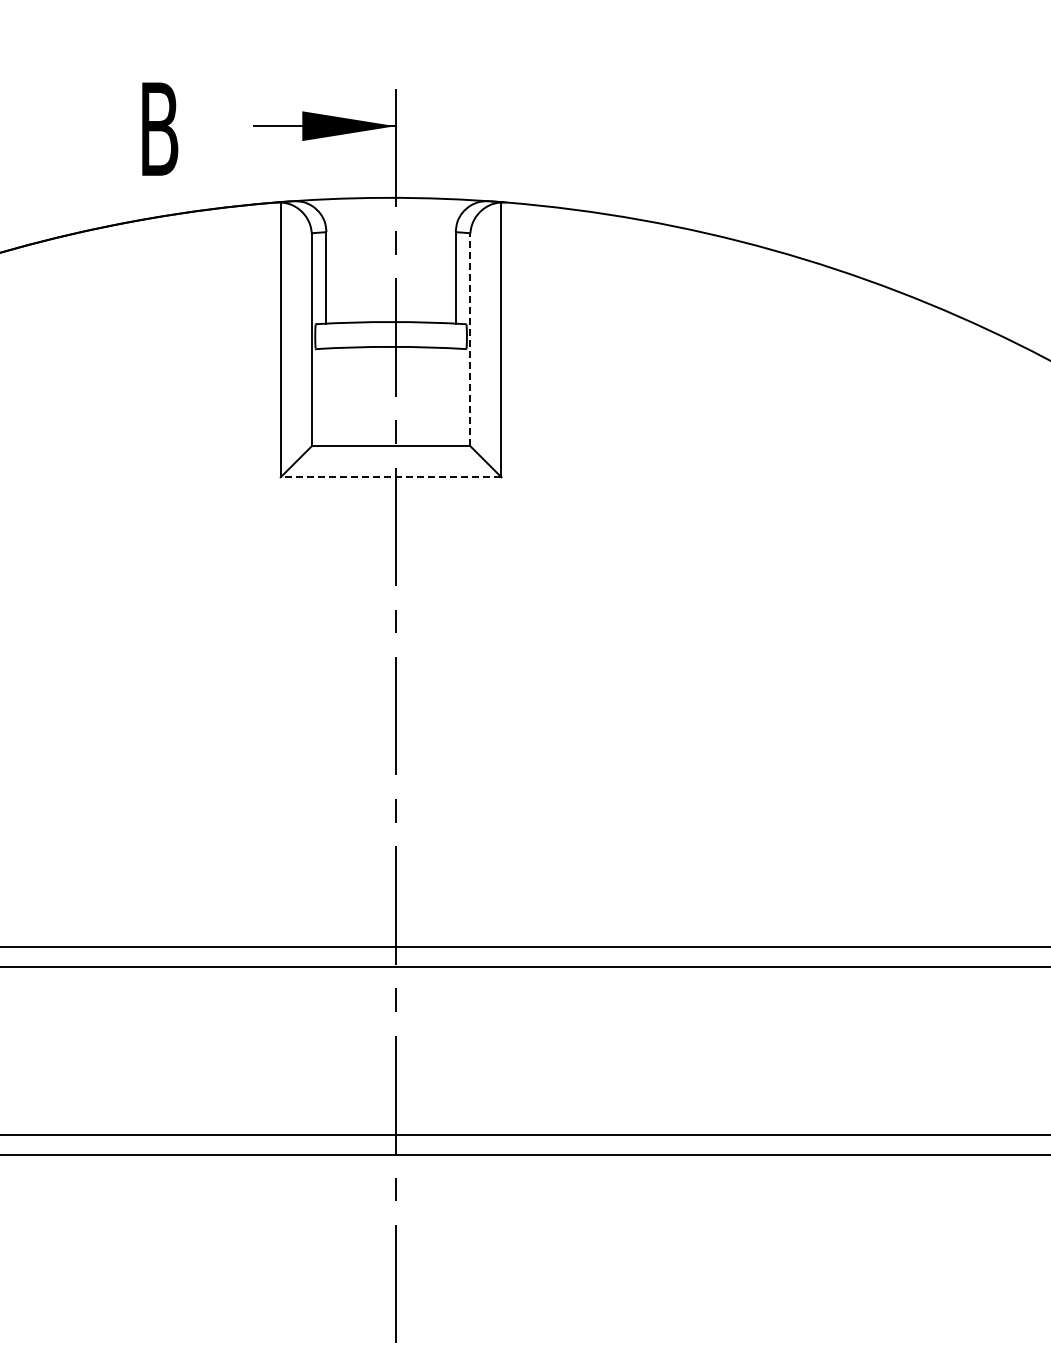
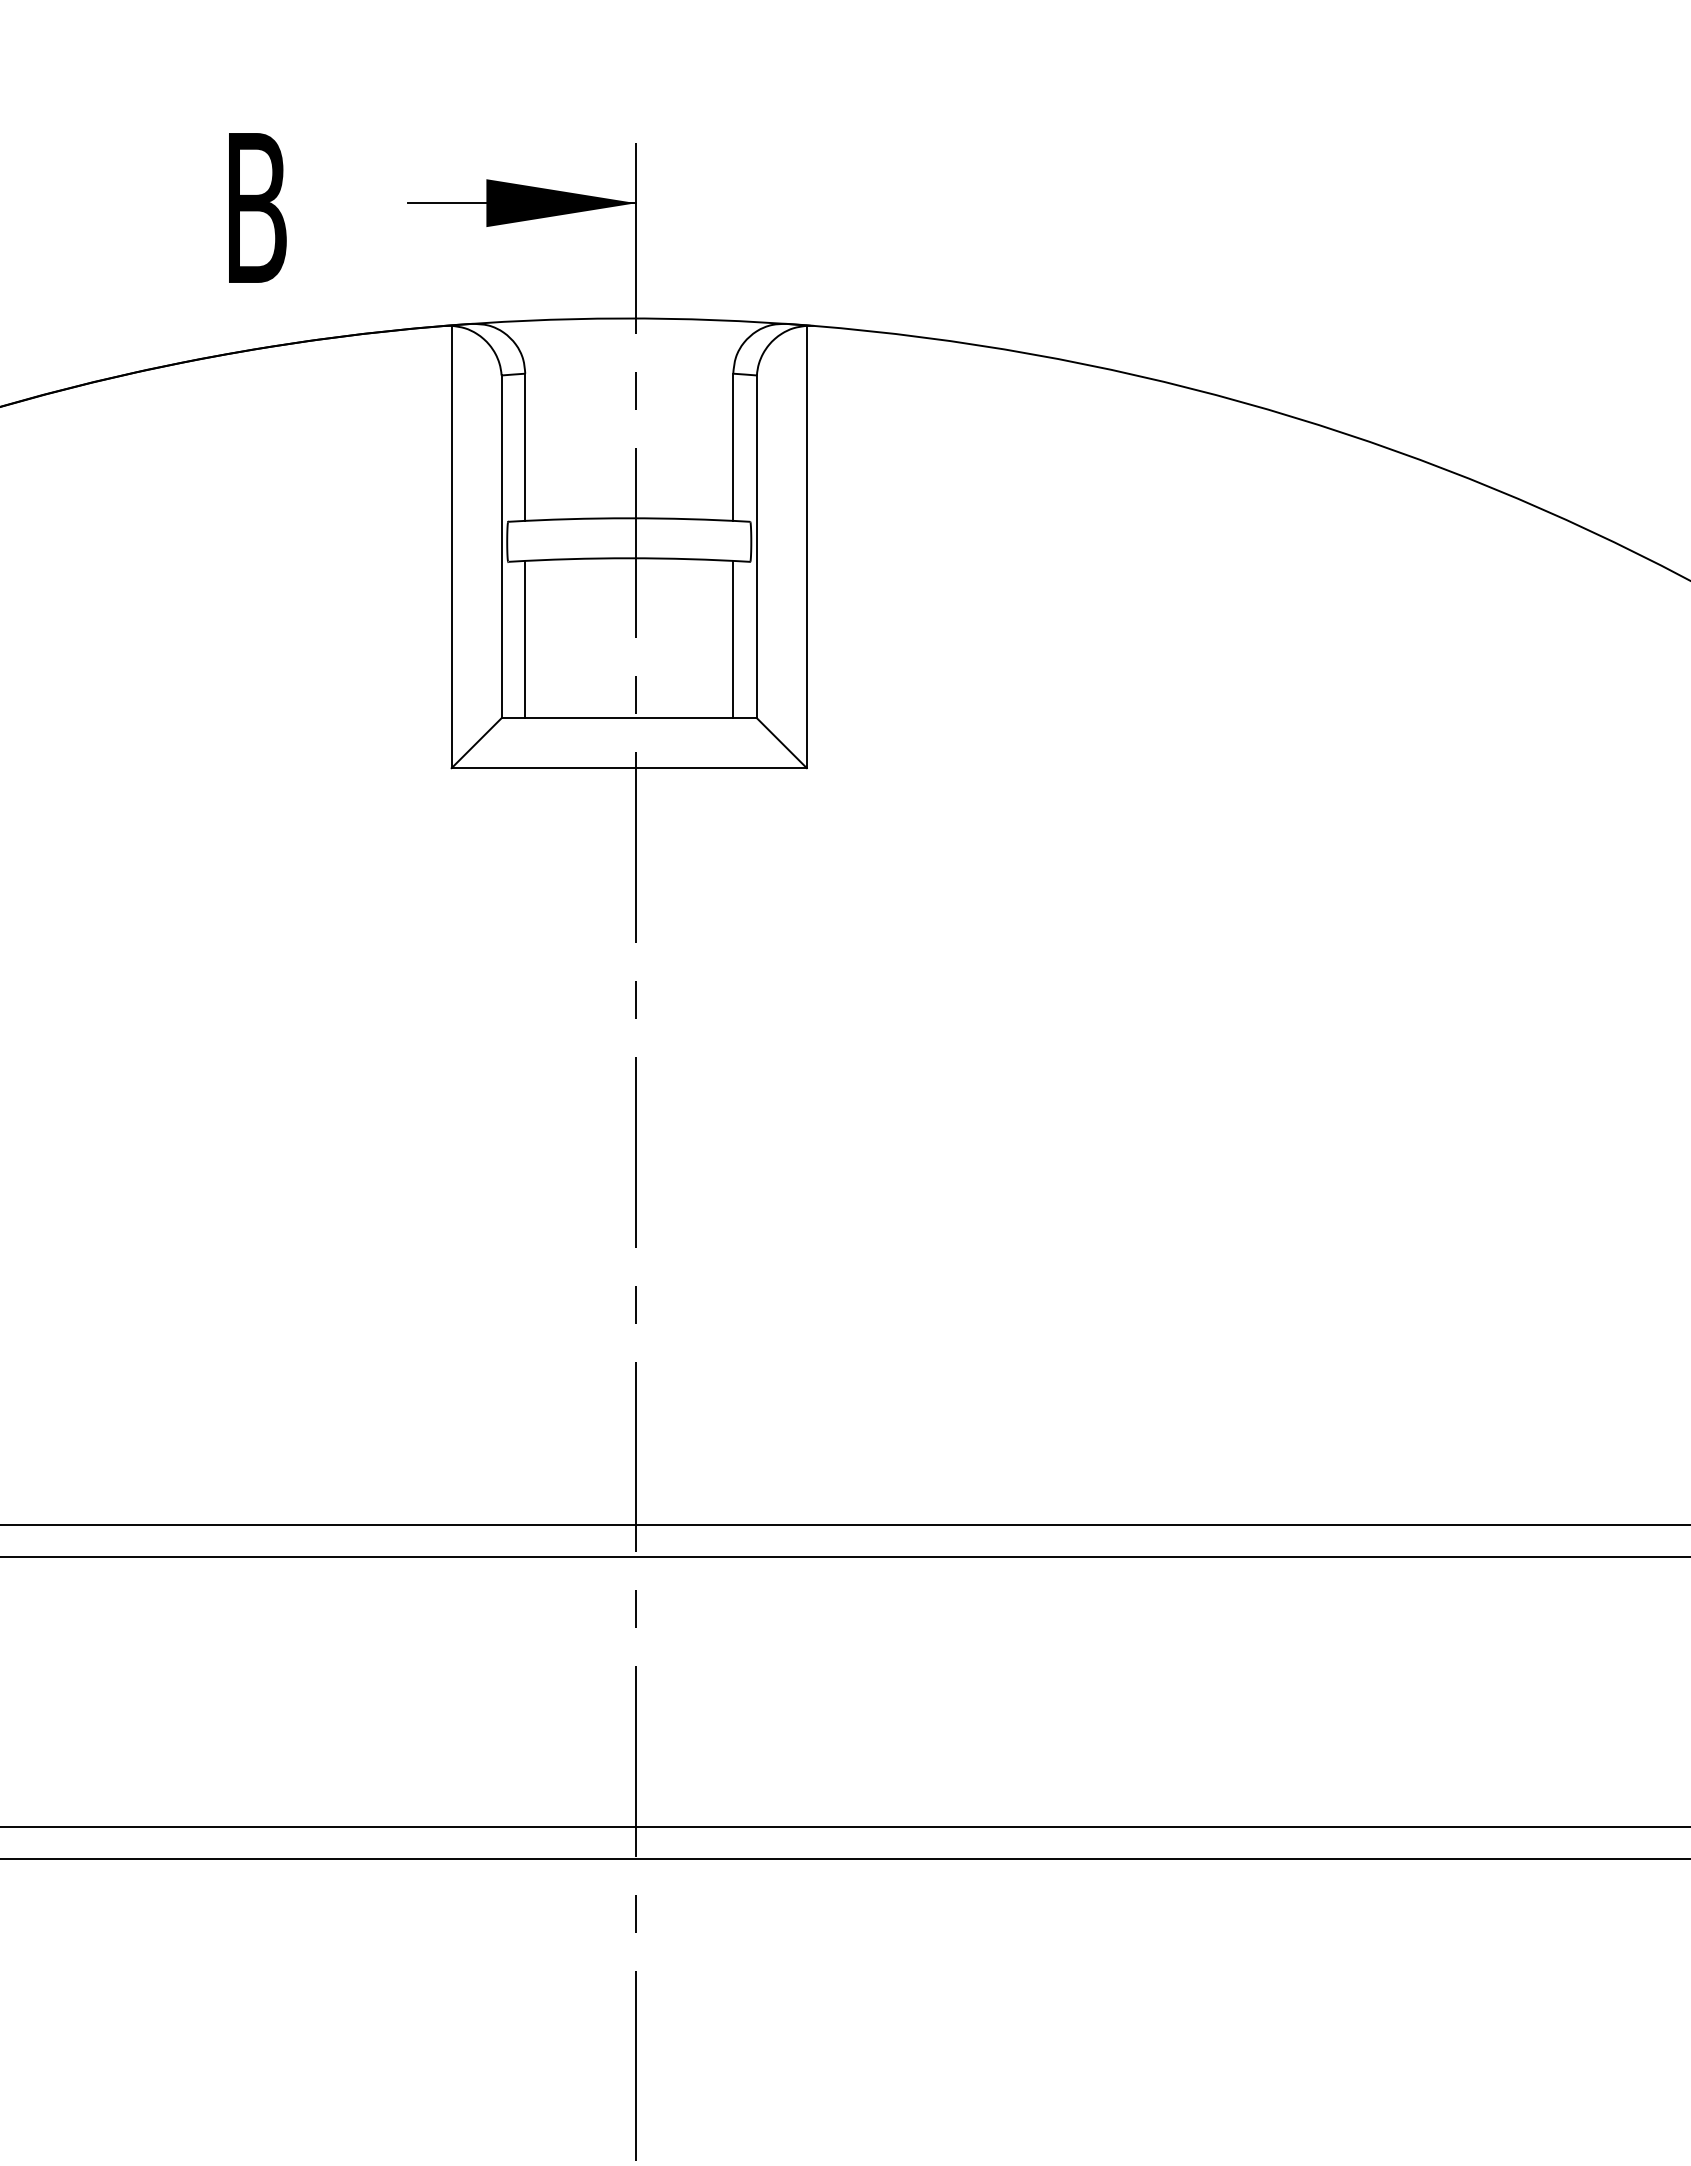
line: (470, 339) -> (757, 546), dashed -> solid
line: (326, 397) -> (525, 639), added
line: (455, 397) -> (732, 639), added
line: (390, 477) -> (628, 768), dashed -> solid

